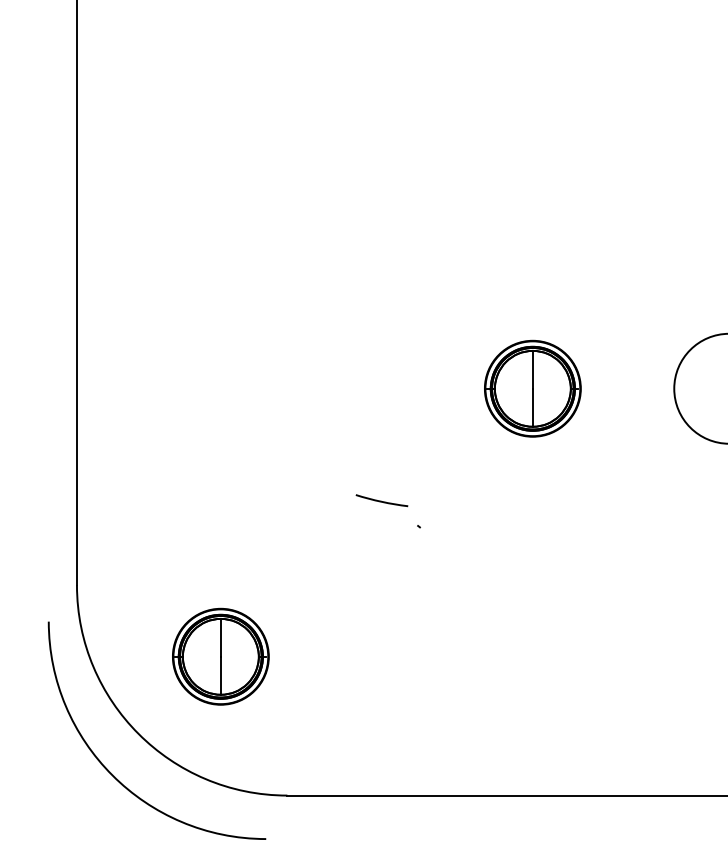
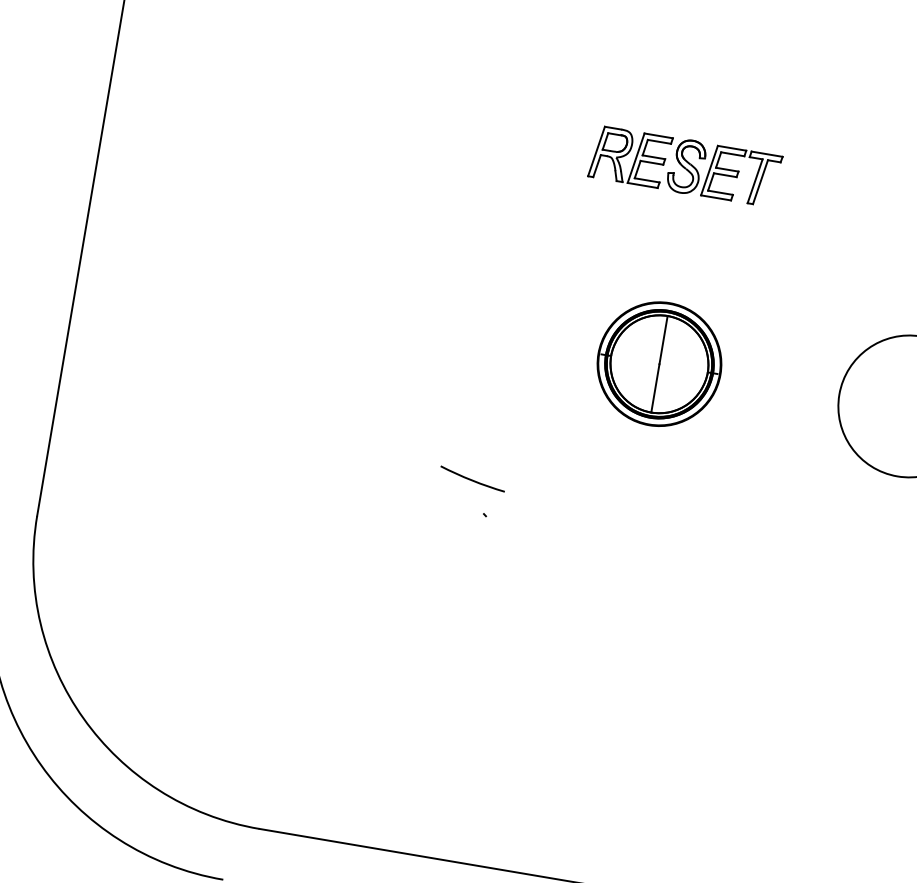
part: (527, 233) -> (686, 165), added
arc: (381, 500) -> (472, 478), moved
part: (220, 656) -> (204, 637), removed

